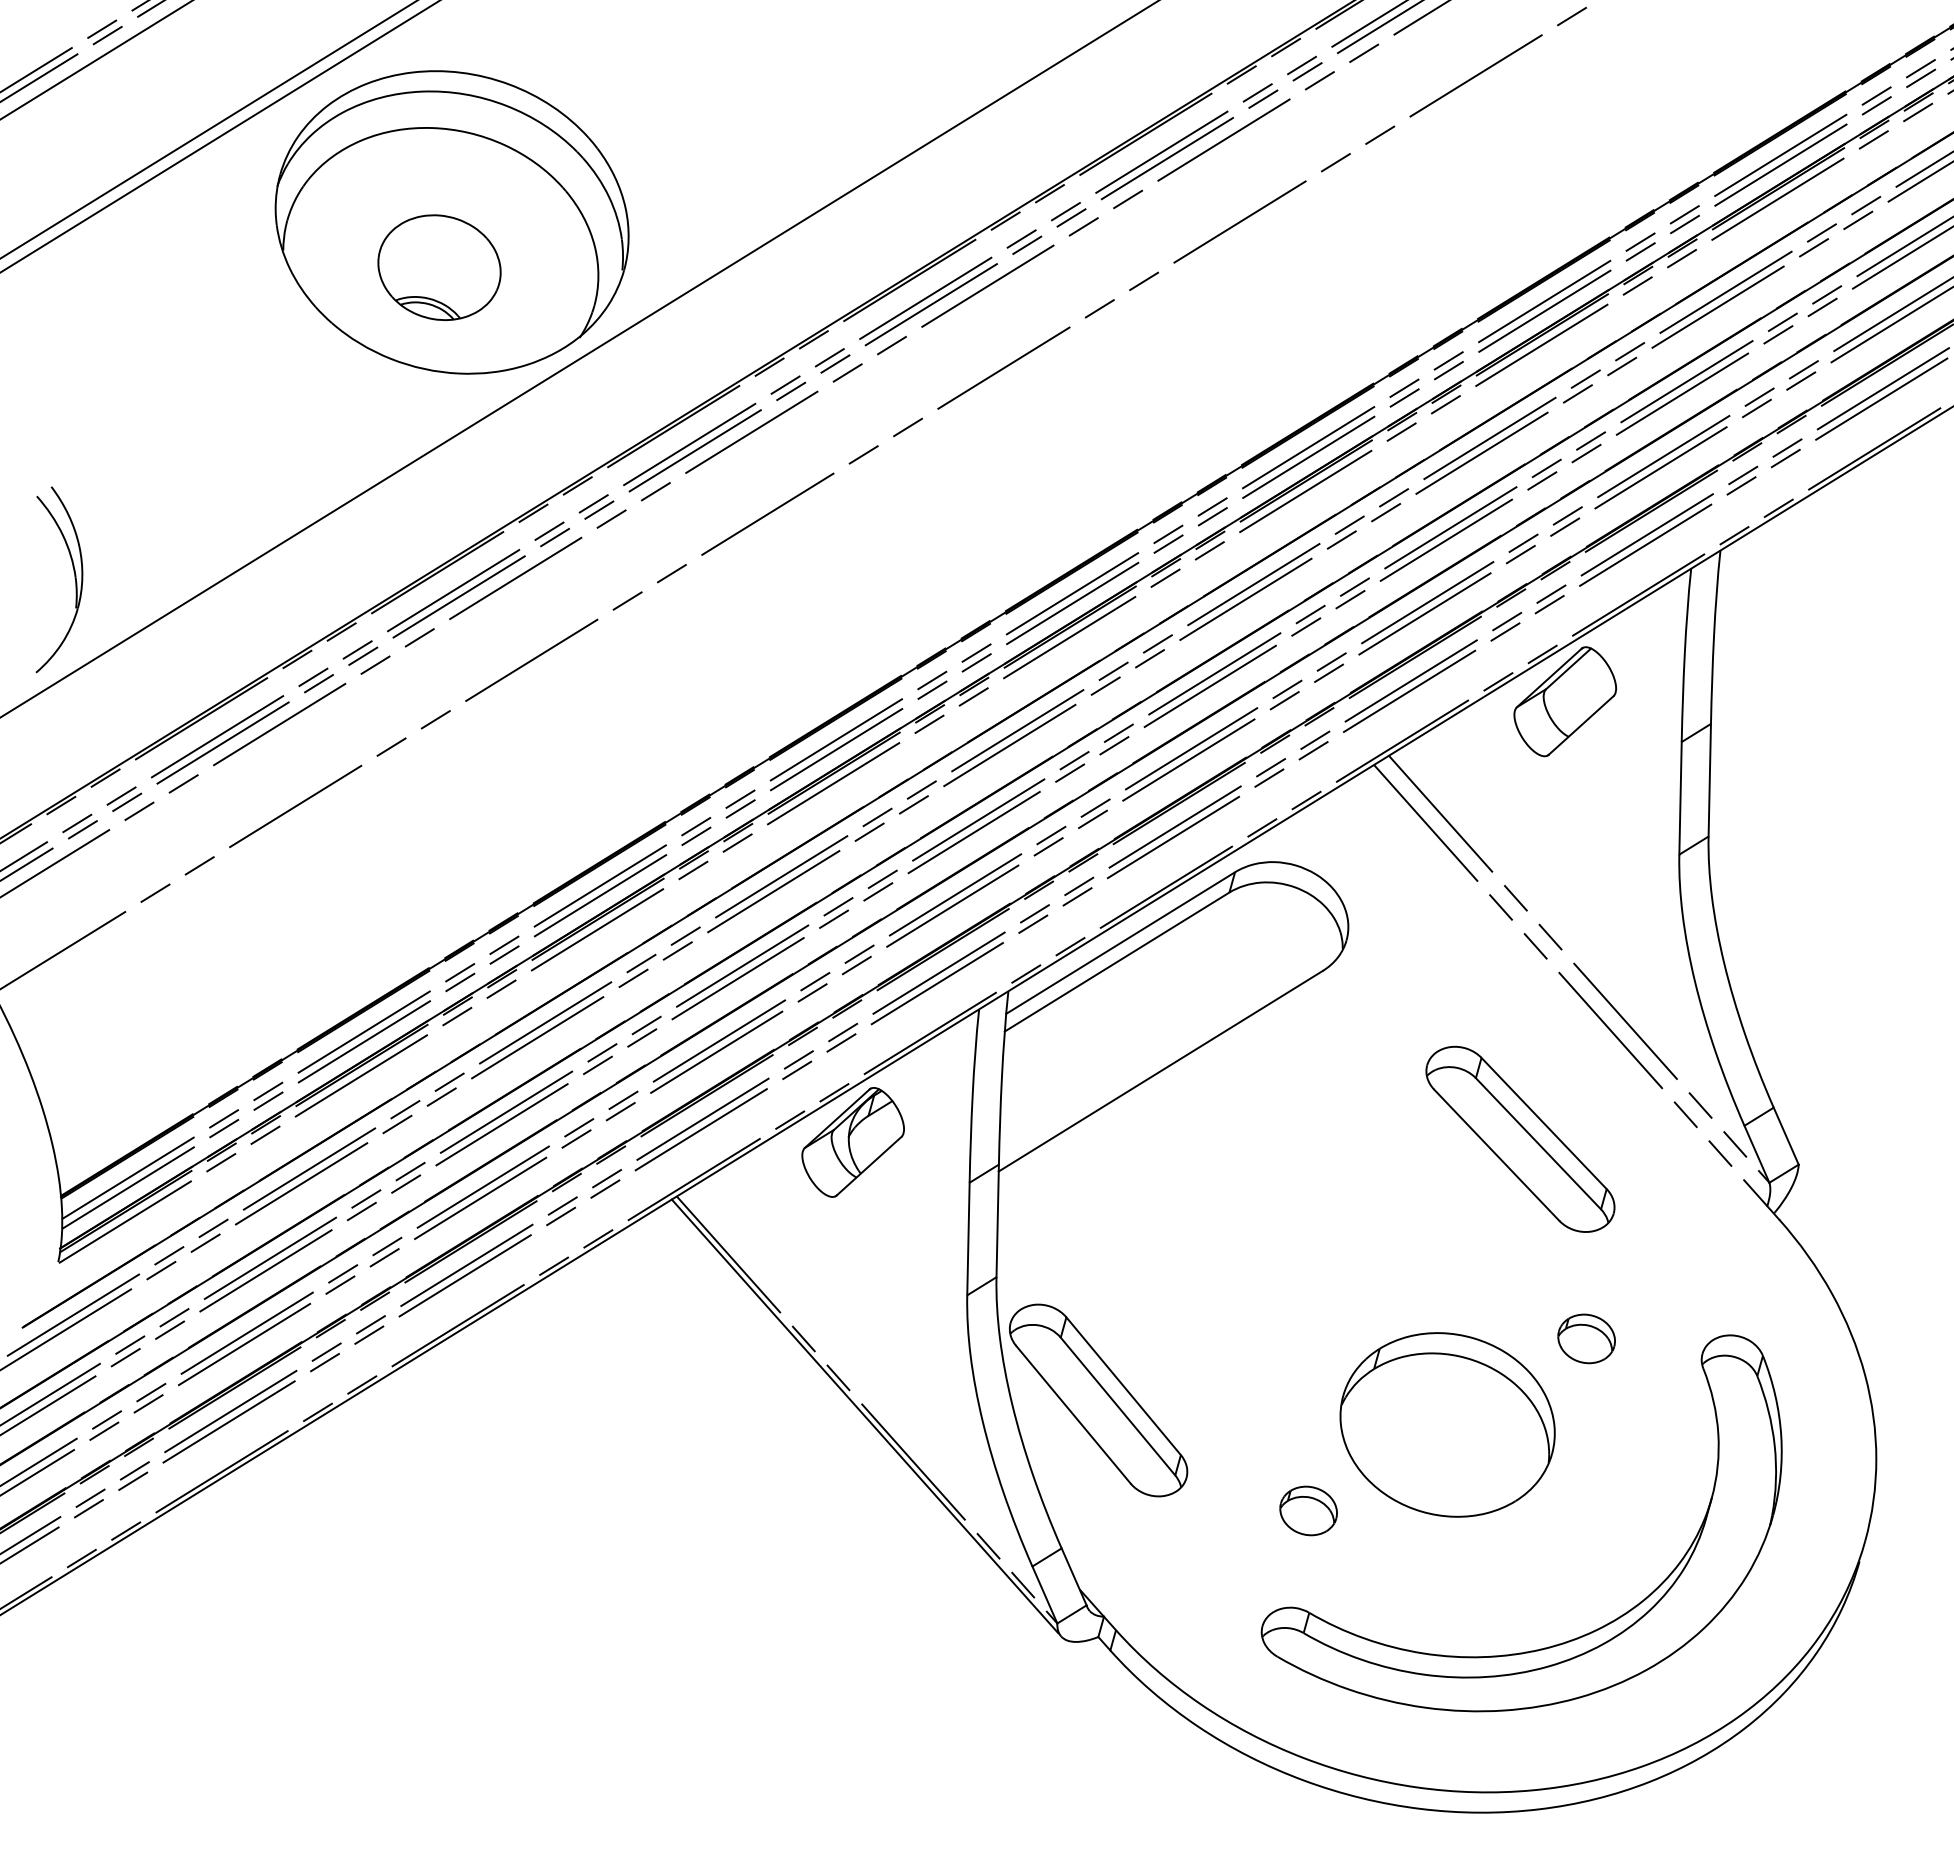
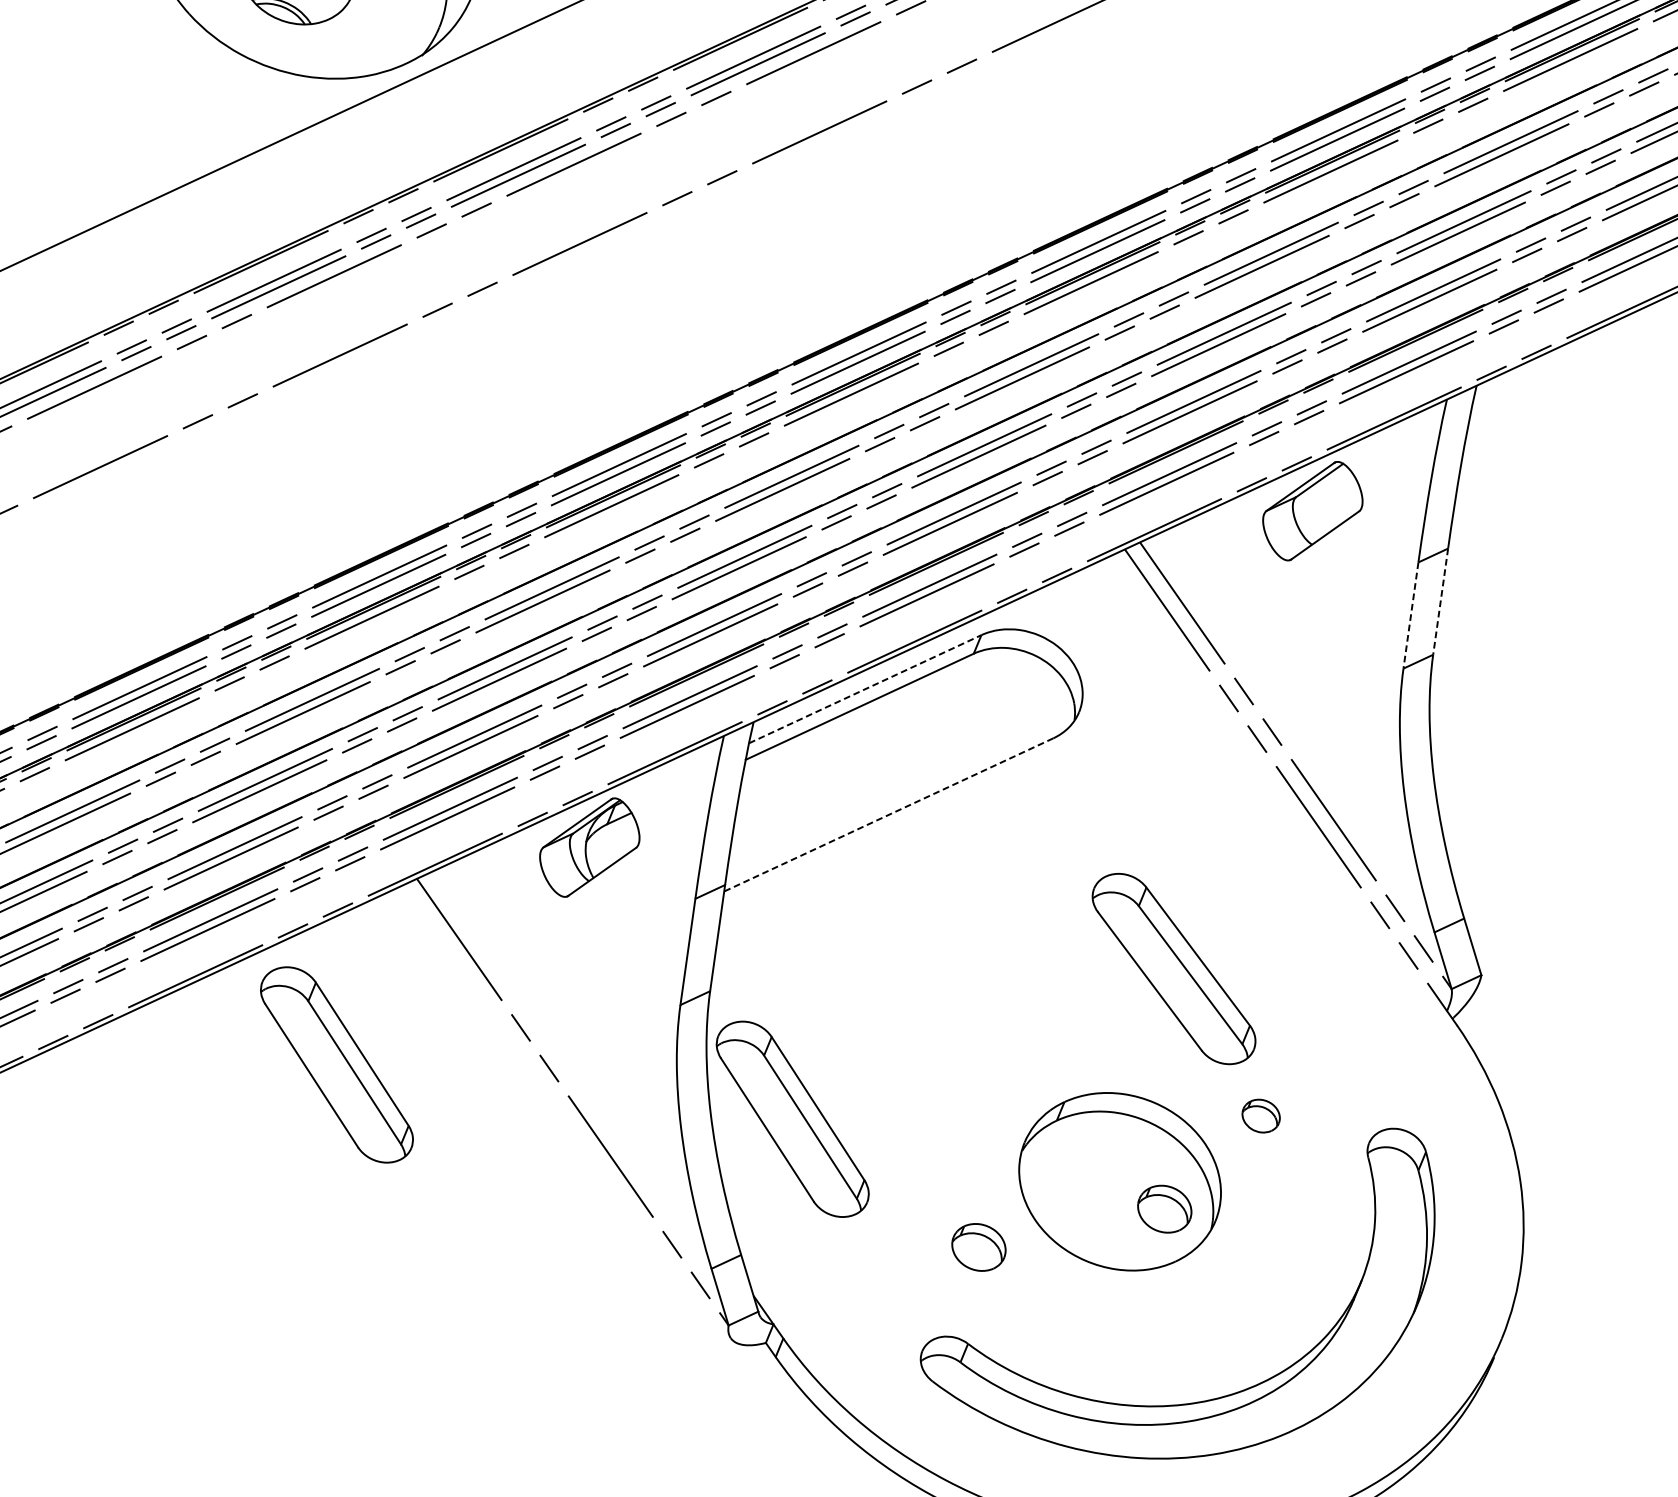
line: (1709, 780) -> (1440, 601), solid -> dashed
line: (1680, 798) -> (1410, 615), solid -> dashed
line: (1120, 943) -> (865, 689), solid -> dashed
line: (1160, 1071) -> (888, 815), solid -> dashed
part: (1520, 1138) -> (1174, 968), moved
part: (1586, 1338) -> (1261, 1115), size x0.7
part: (616, 1400) -> (336, 1064), added
line: (864, 1416) -> (569, 1108), removed
part: (1497, 1447) -> (1164, 1208), added

